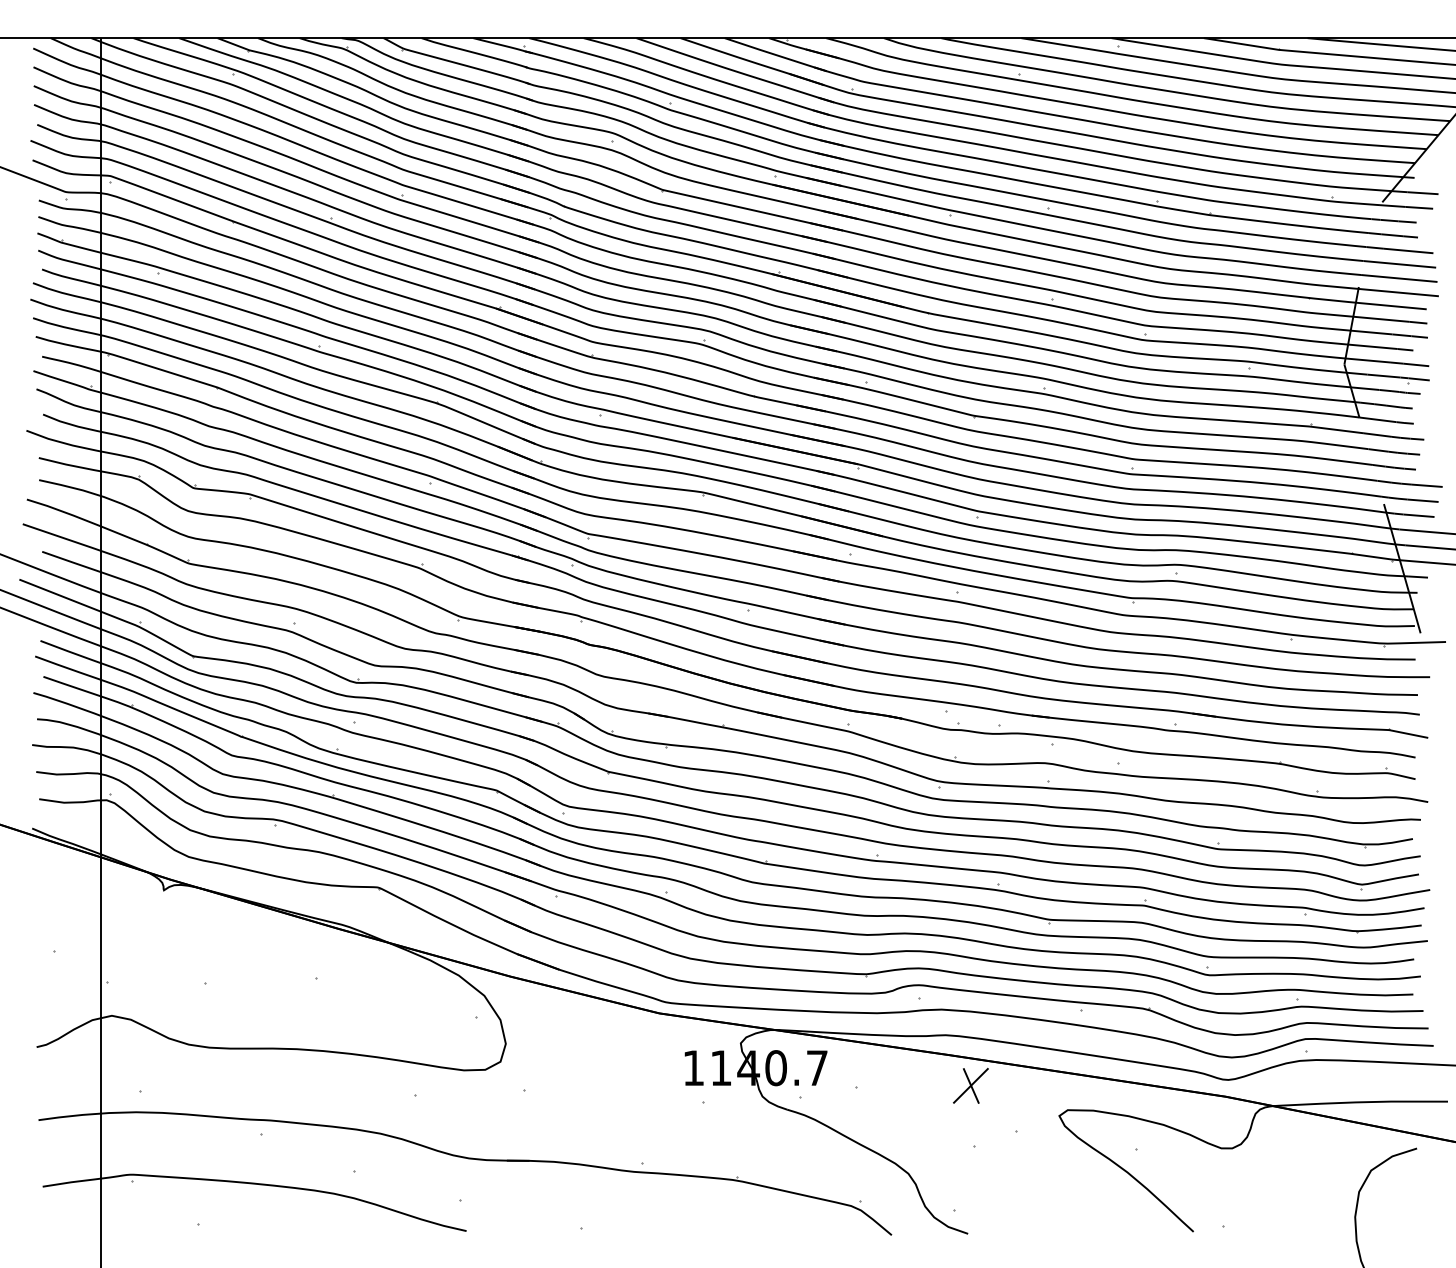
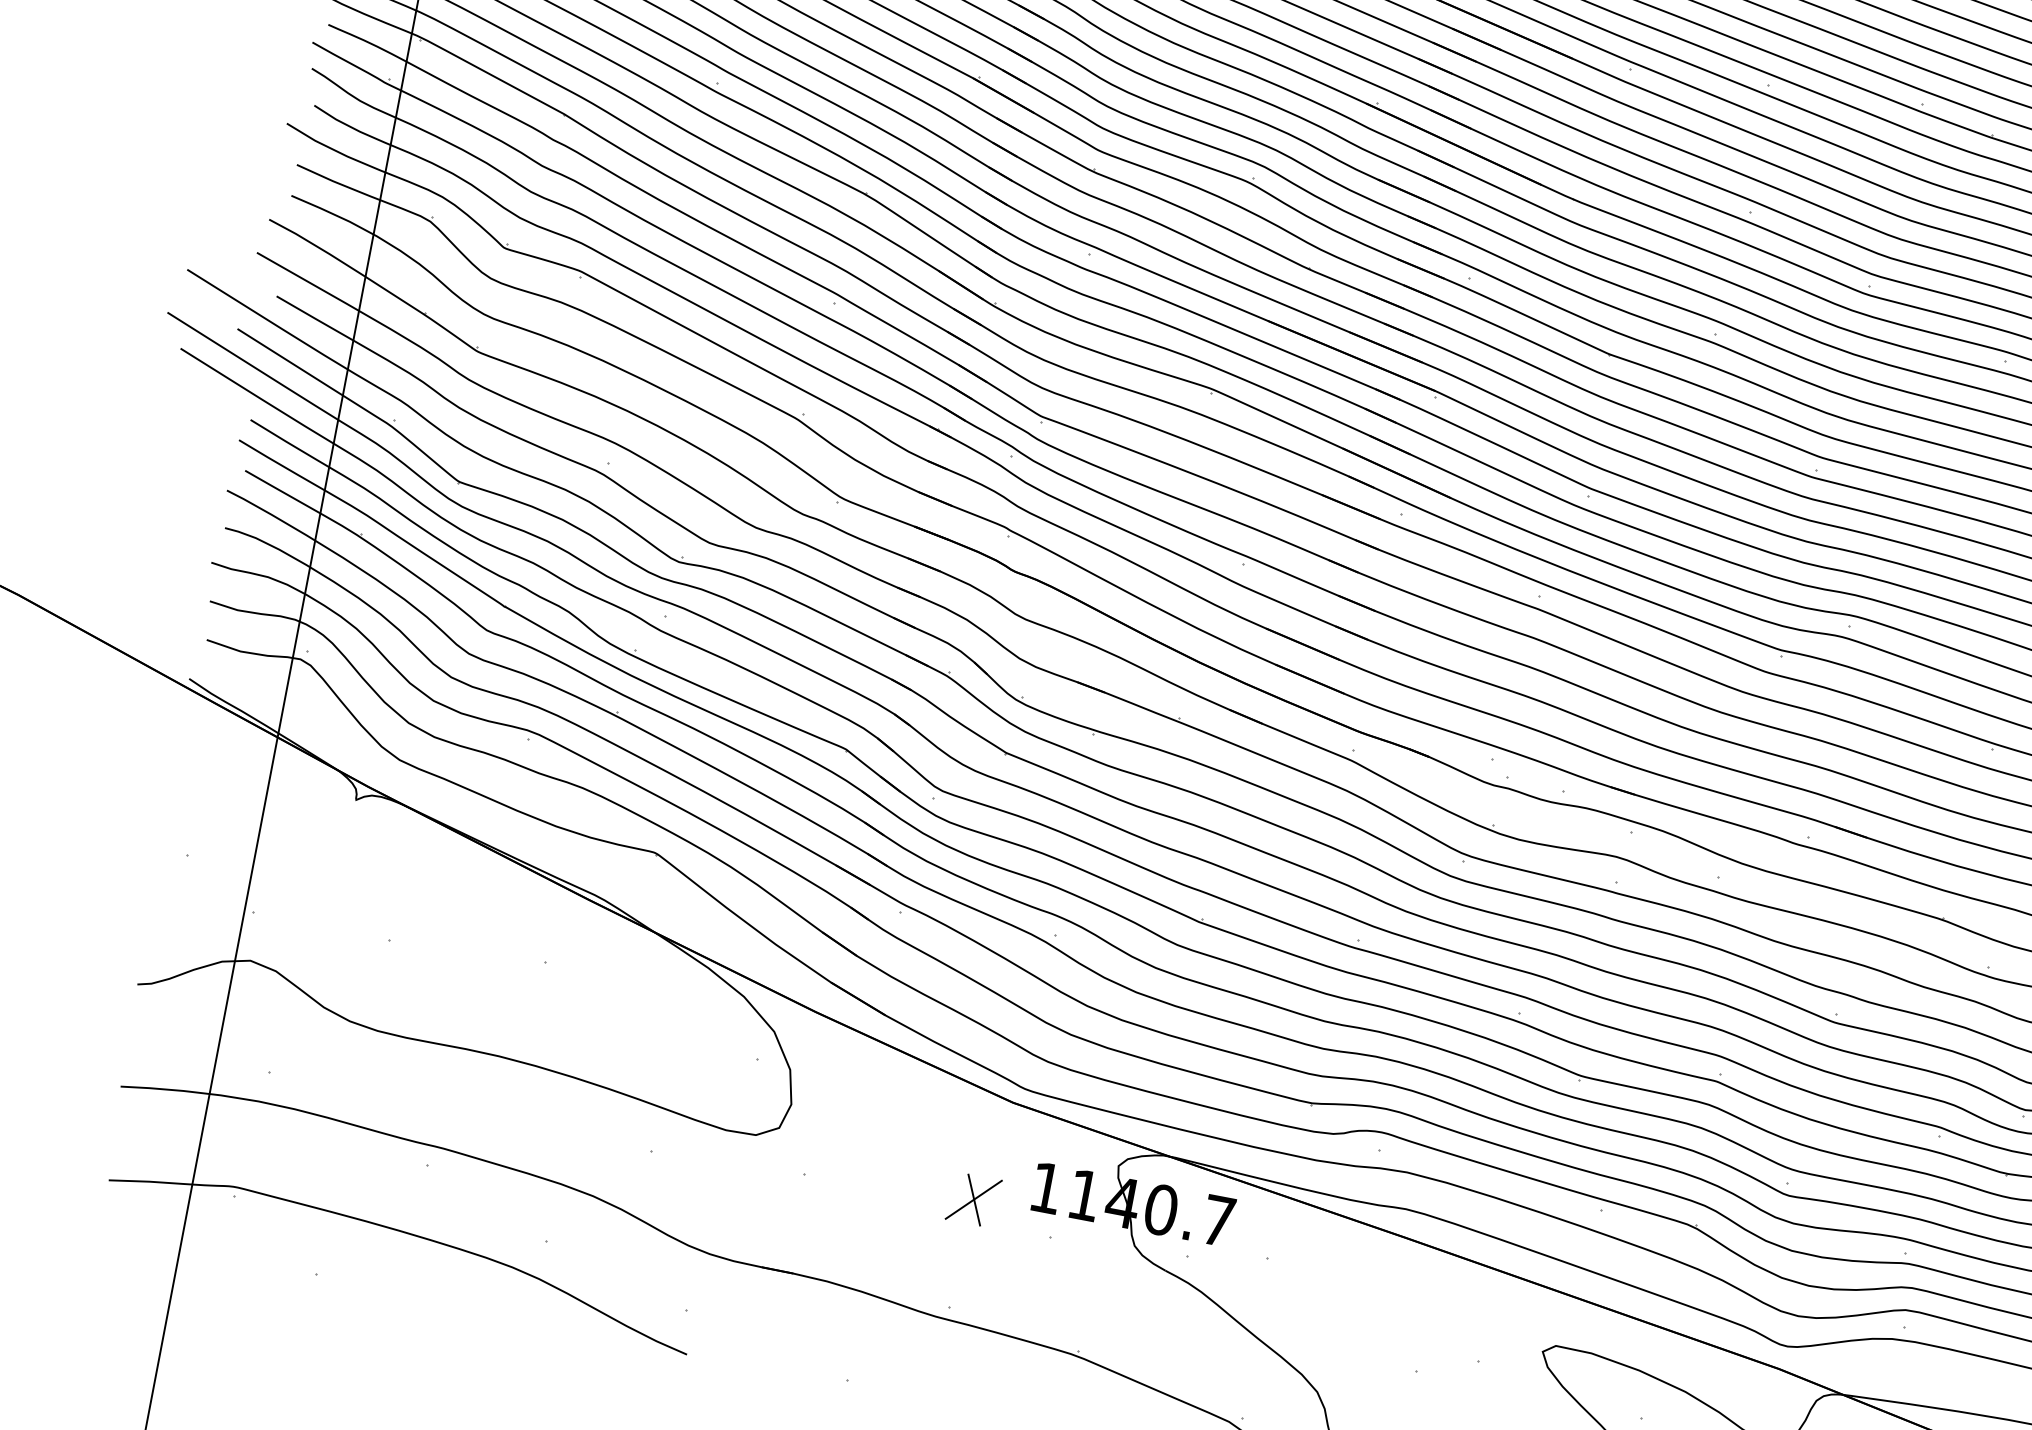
part: (970, 1085) -> (973, 1199), moved

